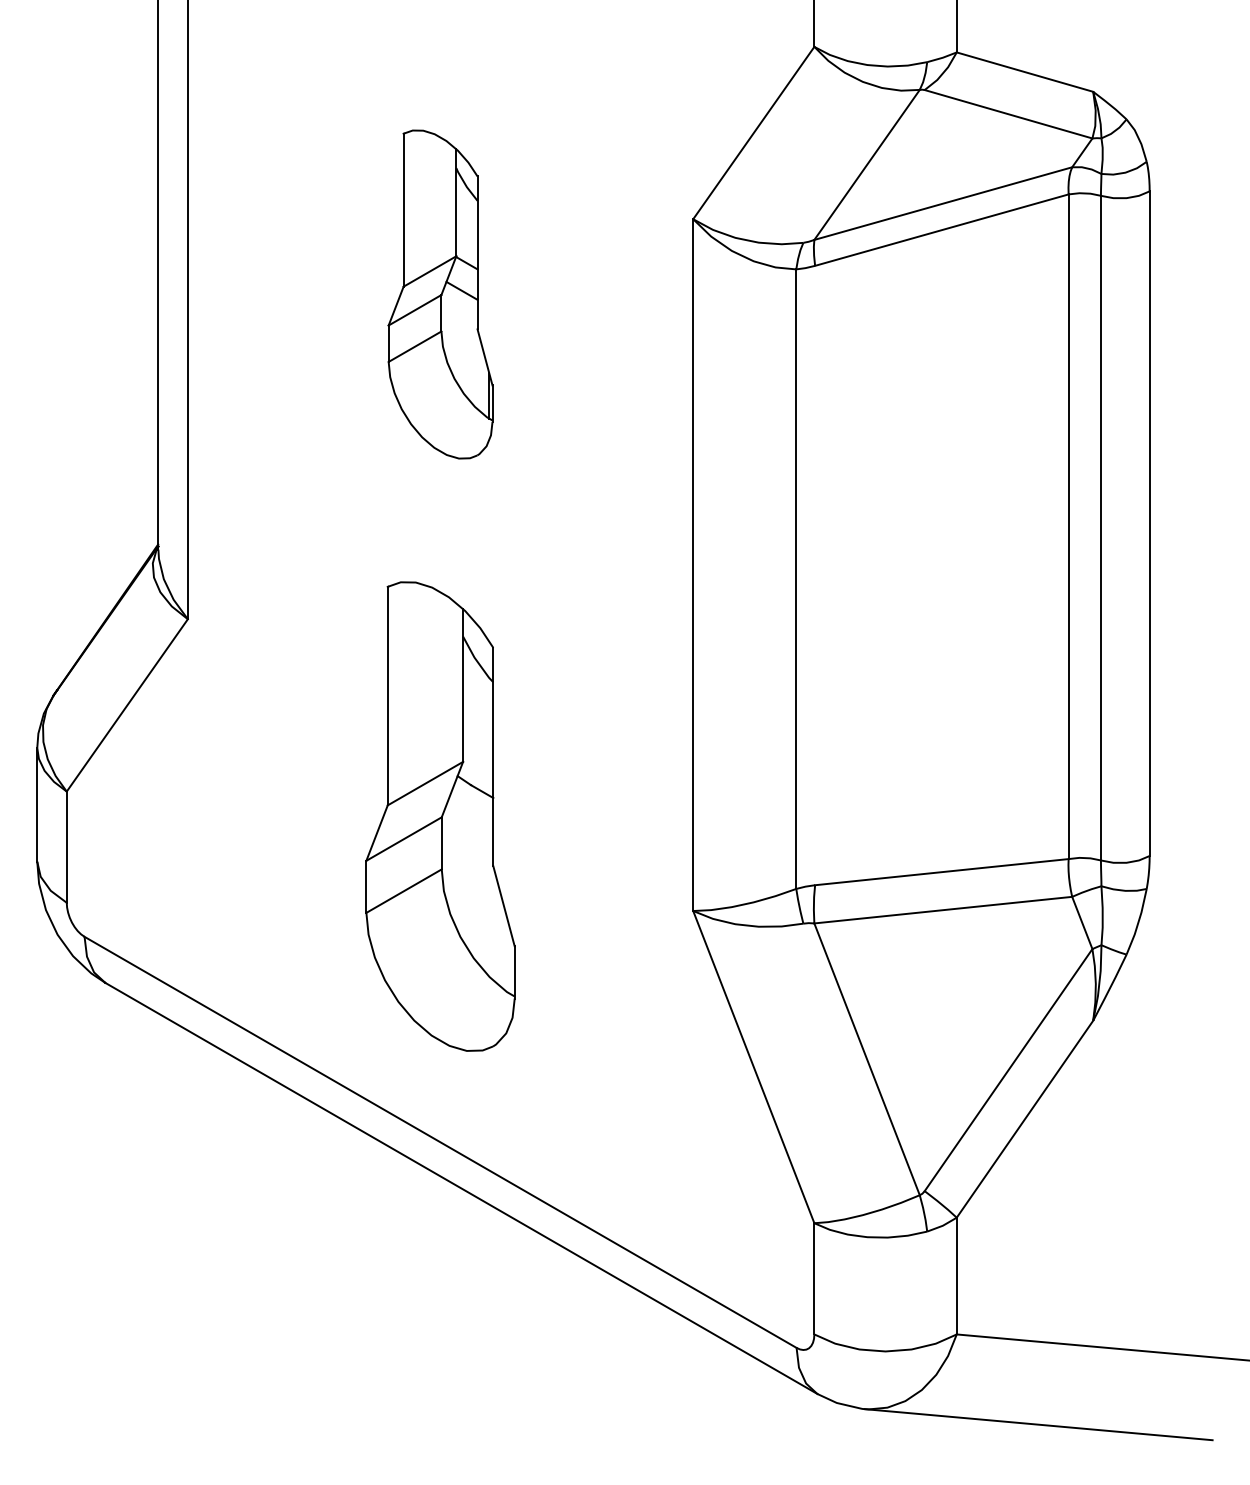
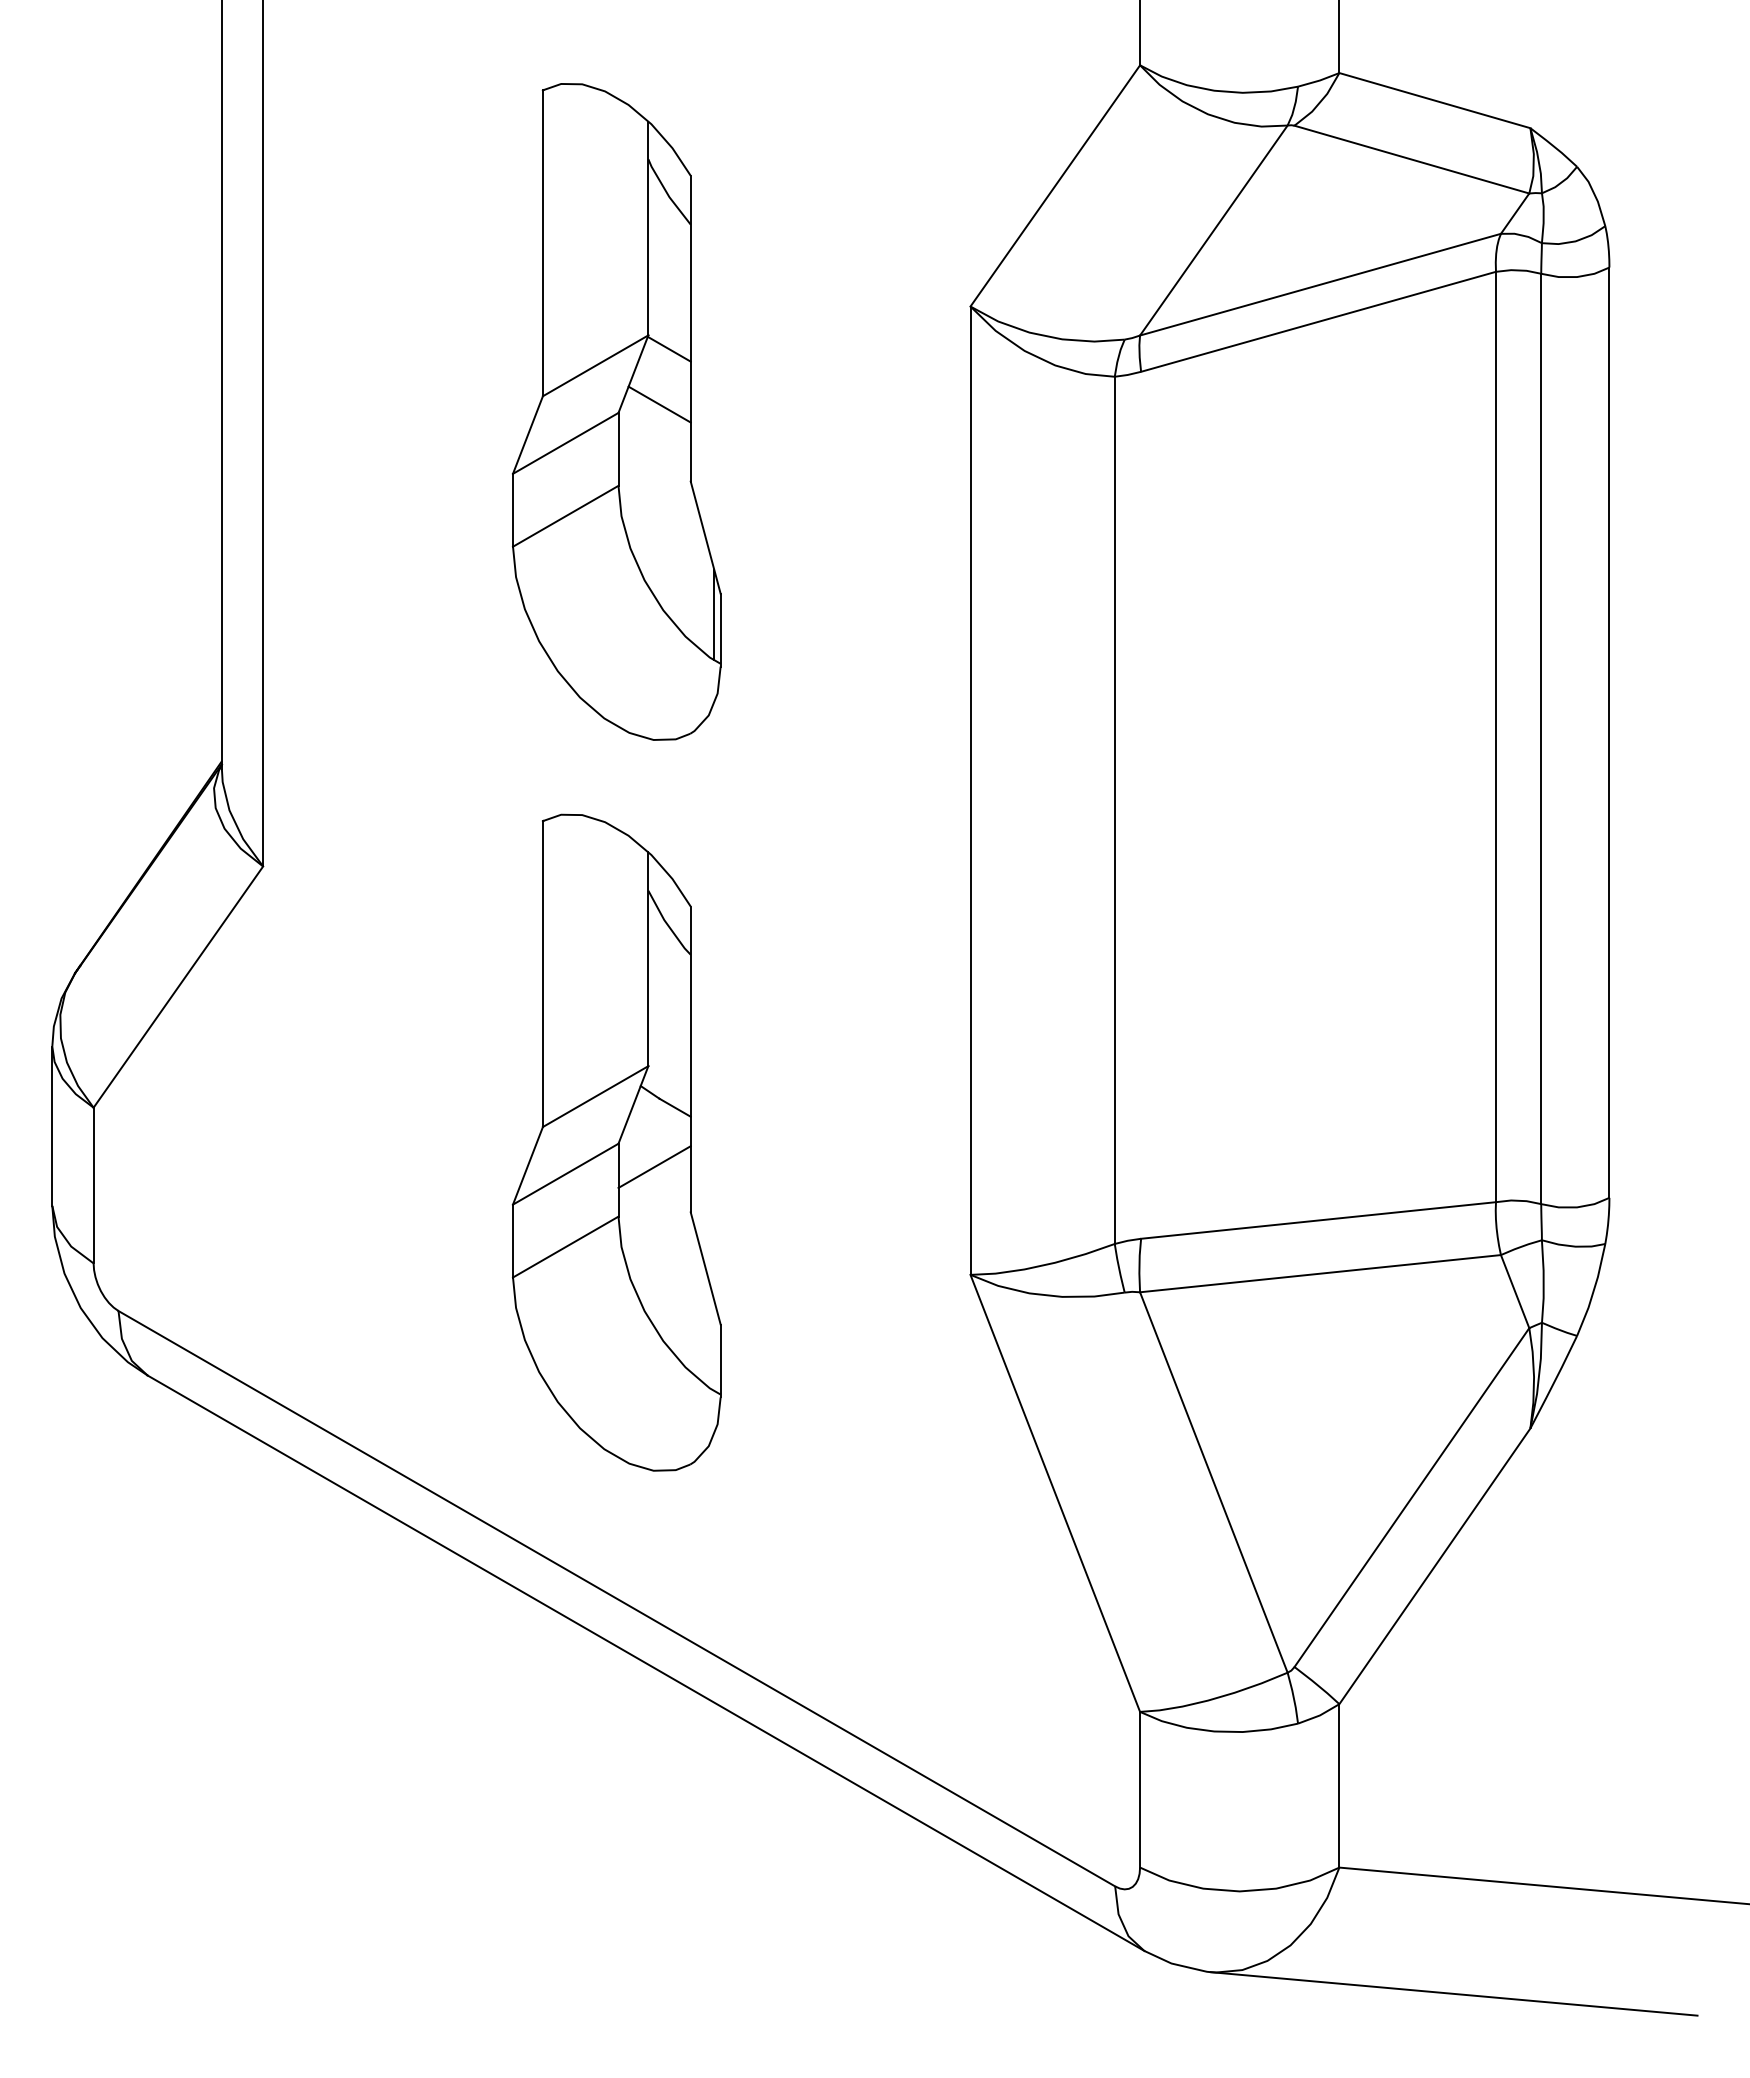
part: (440, 294) -> (616, 411), size x1.43
line: (467, 833) -> (654, 1166), added

